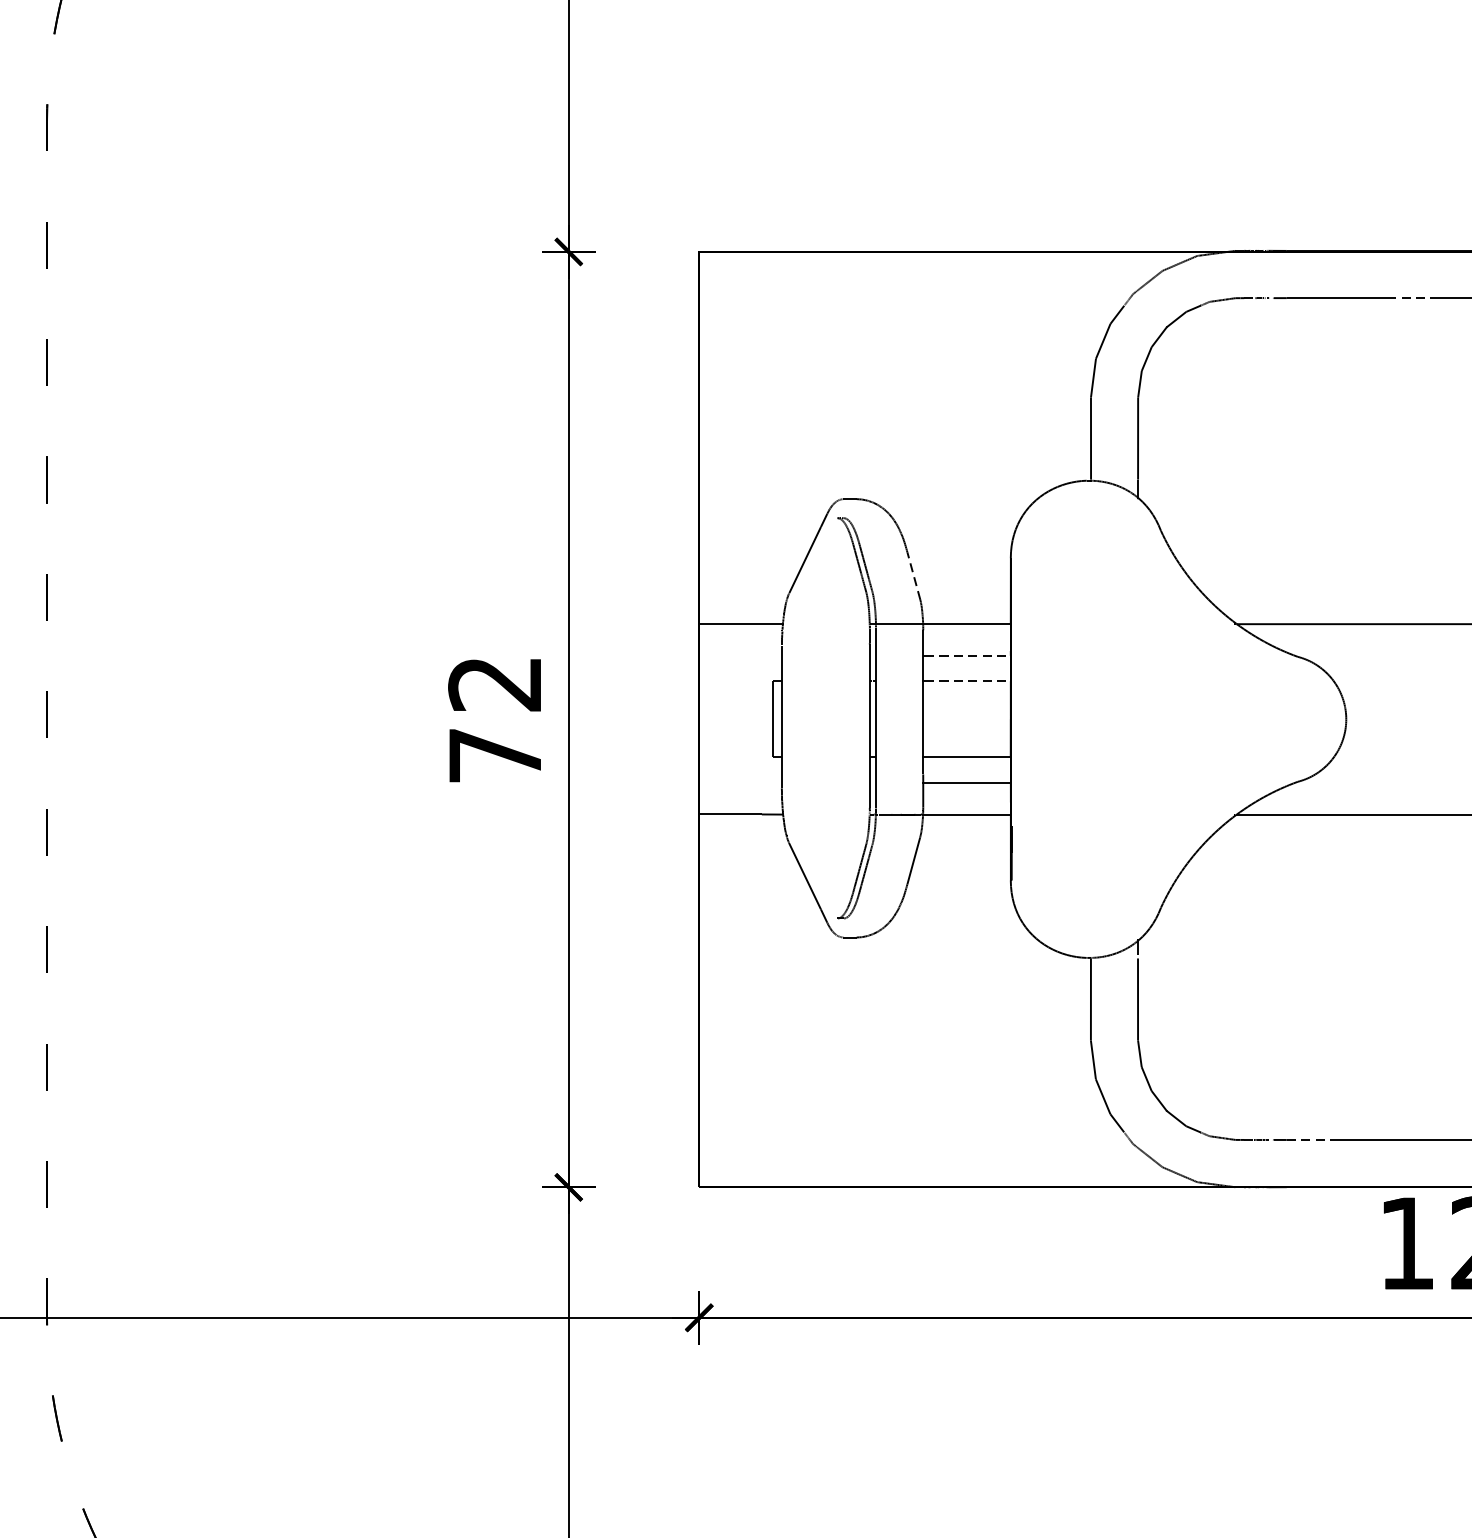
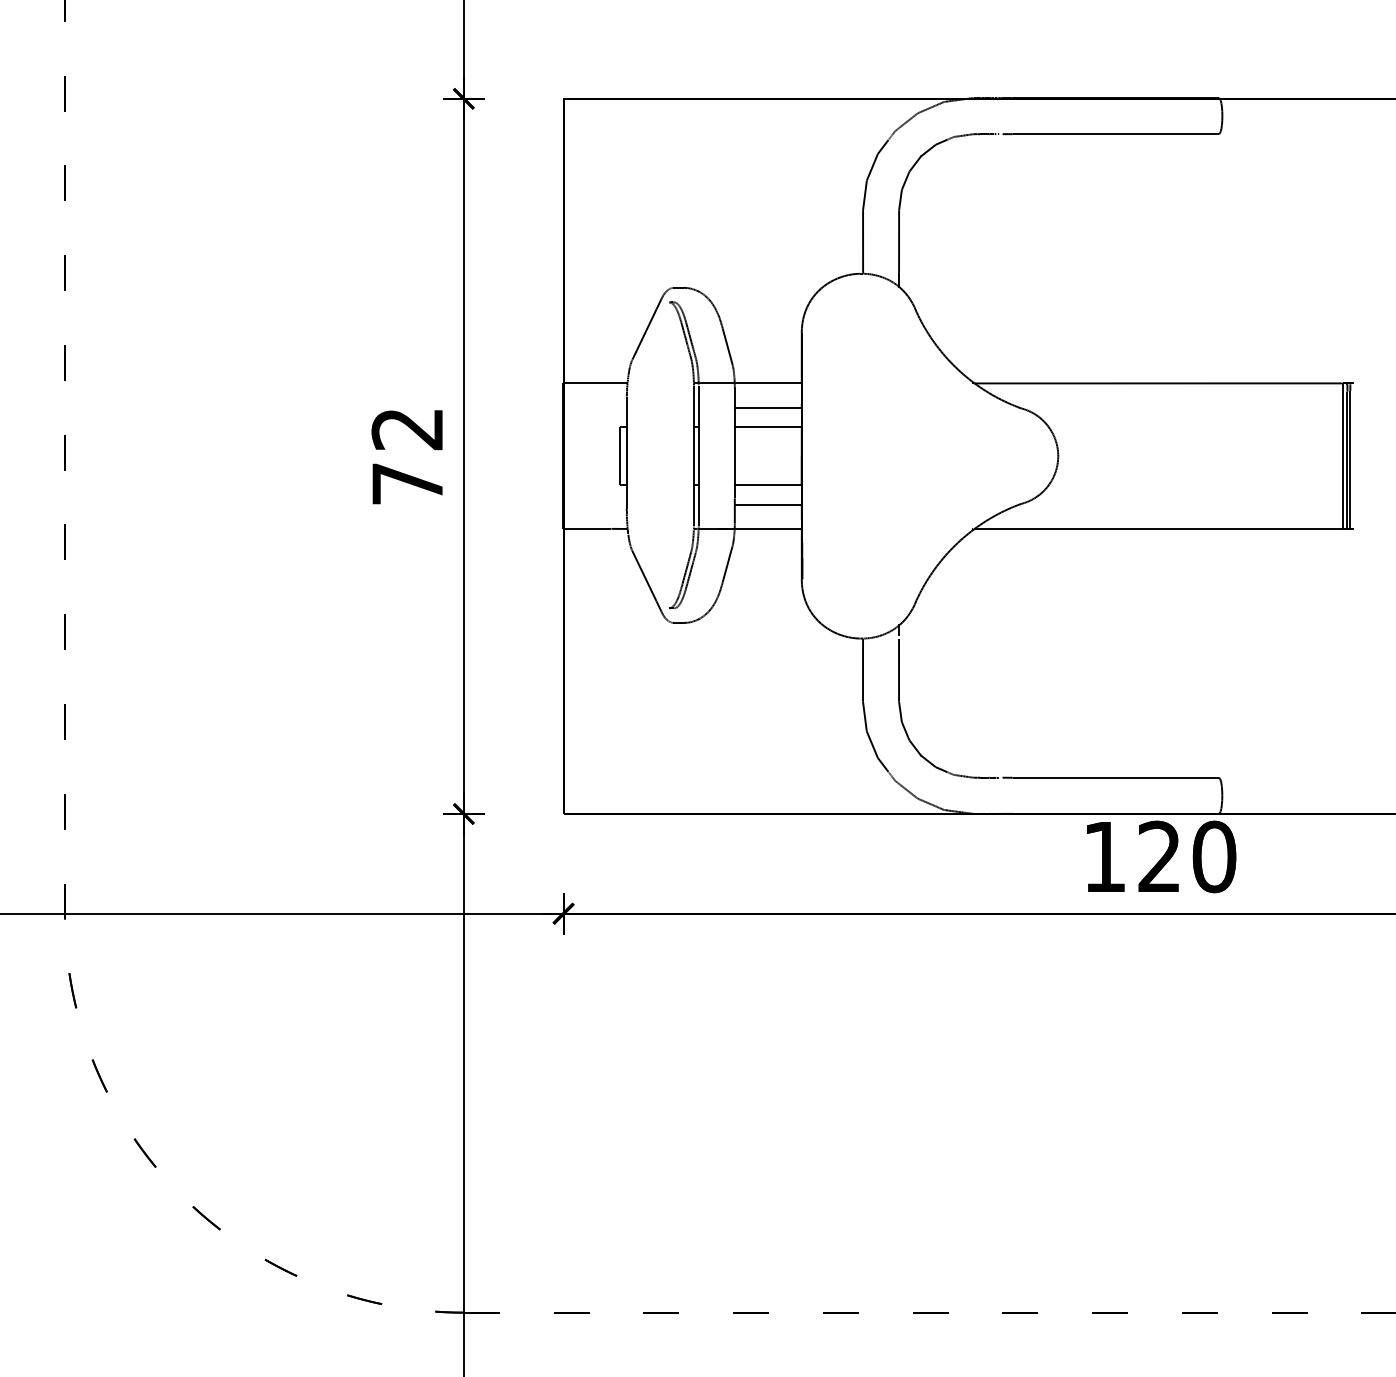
line: (1412, 298) -> (1108, 134), dashed -> solid
line: (913, 575) -> (727, 346), dashed -> solid
line: (967, 655) -> (768, 407), dashed -> solid
line: (967, 681) -> (768, 427), dashed -> solid
line: (1312, 1139) -> (1032, 777), dashed -> solid

